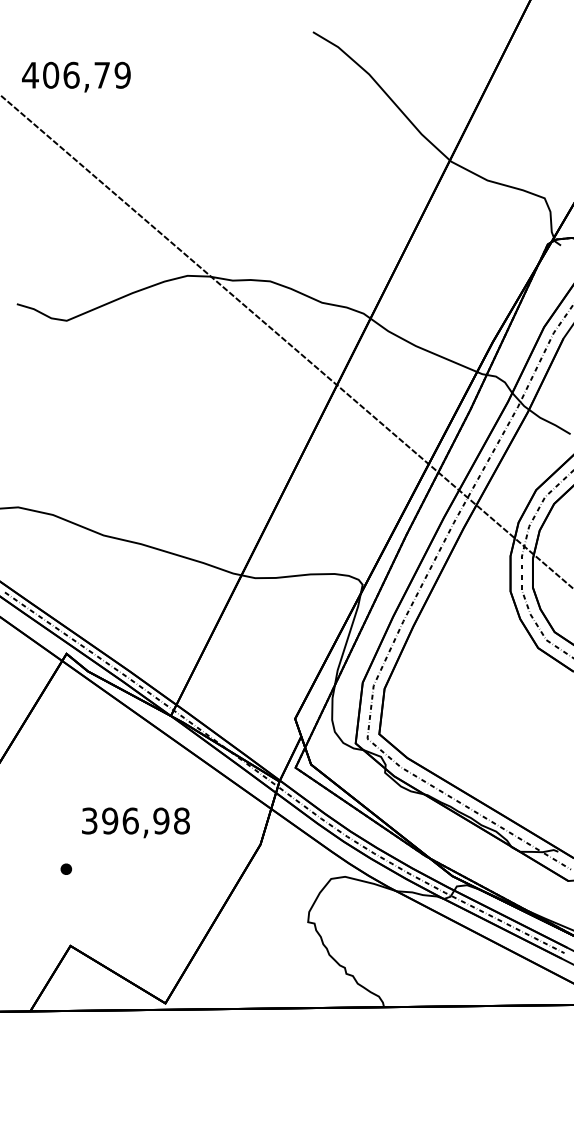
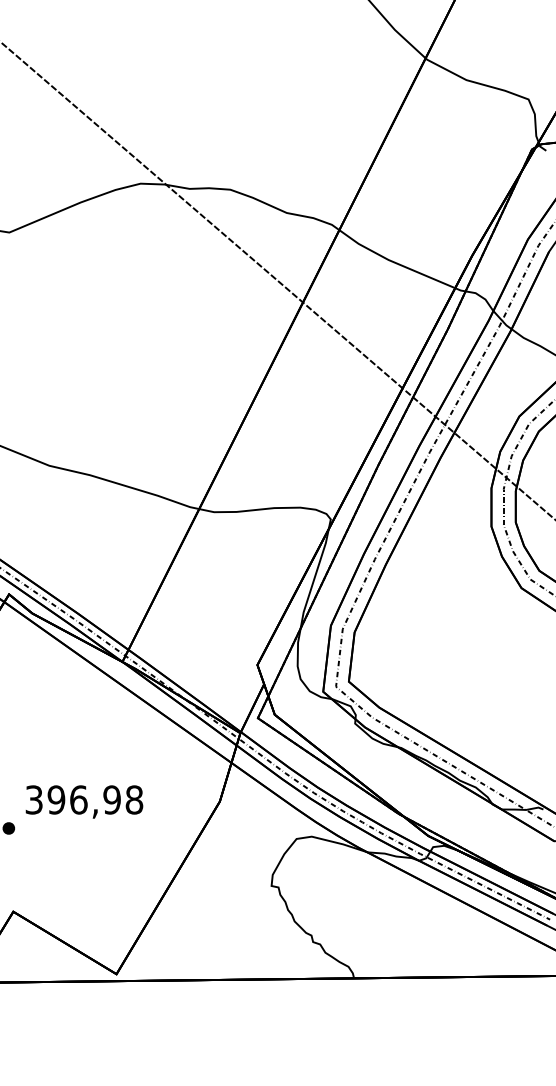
text: (135, 822) -> (83, 801), moved

